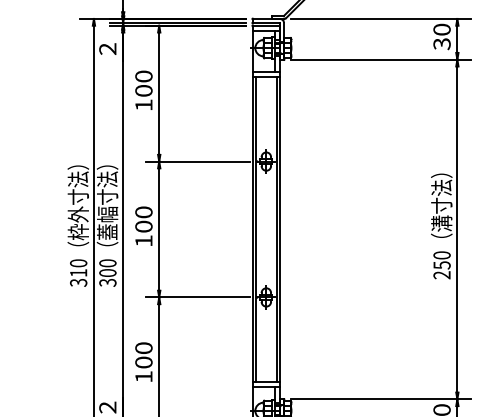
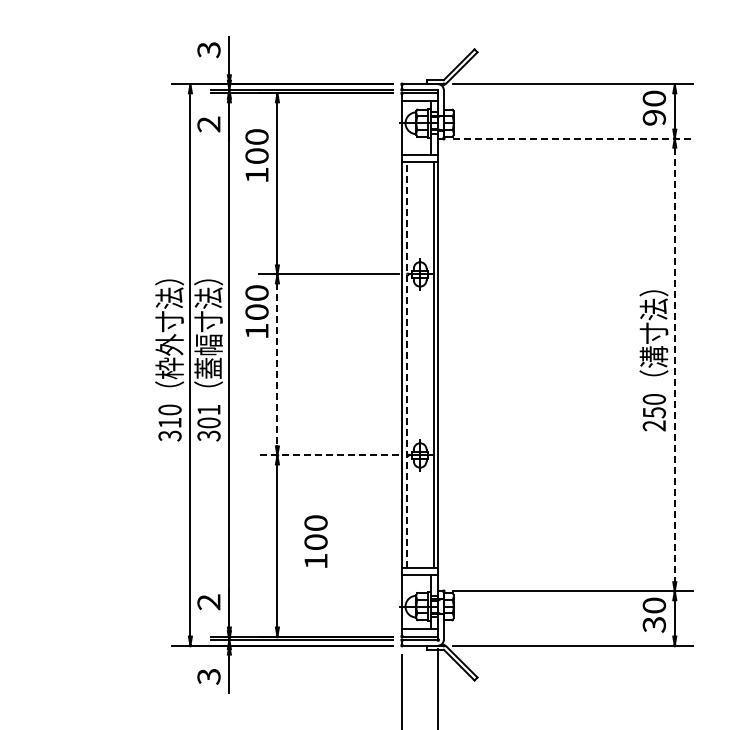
text: (442, 43) -> (654, 117), 30 -> 90
line: (381, 59) -> (573, 138), solid -> dashed
text: (143, 90) -> (256, 155), moved
text: (143, 226) -> (256, 311), moved
line: (159, 229) -> (277, 365), solid -> dashed
line: (256, 229) -> (406, 364), solid -> dashed
line: (457, 229) -> (674, 365), solid -> dashed
text: (107, 262) -> (208, 409), 300 -> 301
line: (198, 297) -> (329, 455), solid -> dashed
text: (143, 362) -> (315, 541), moved

